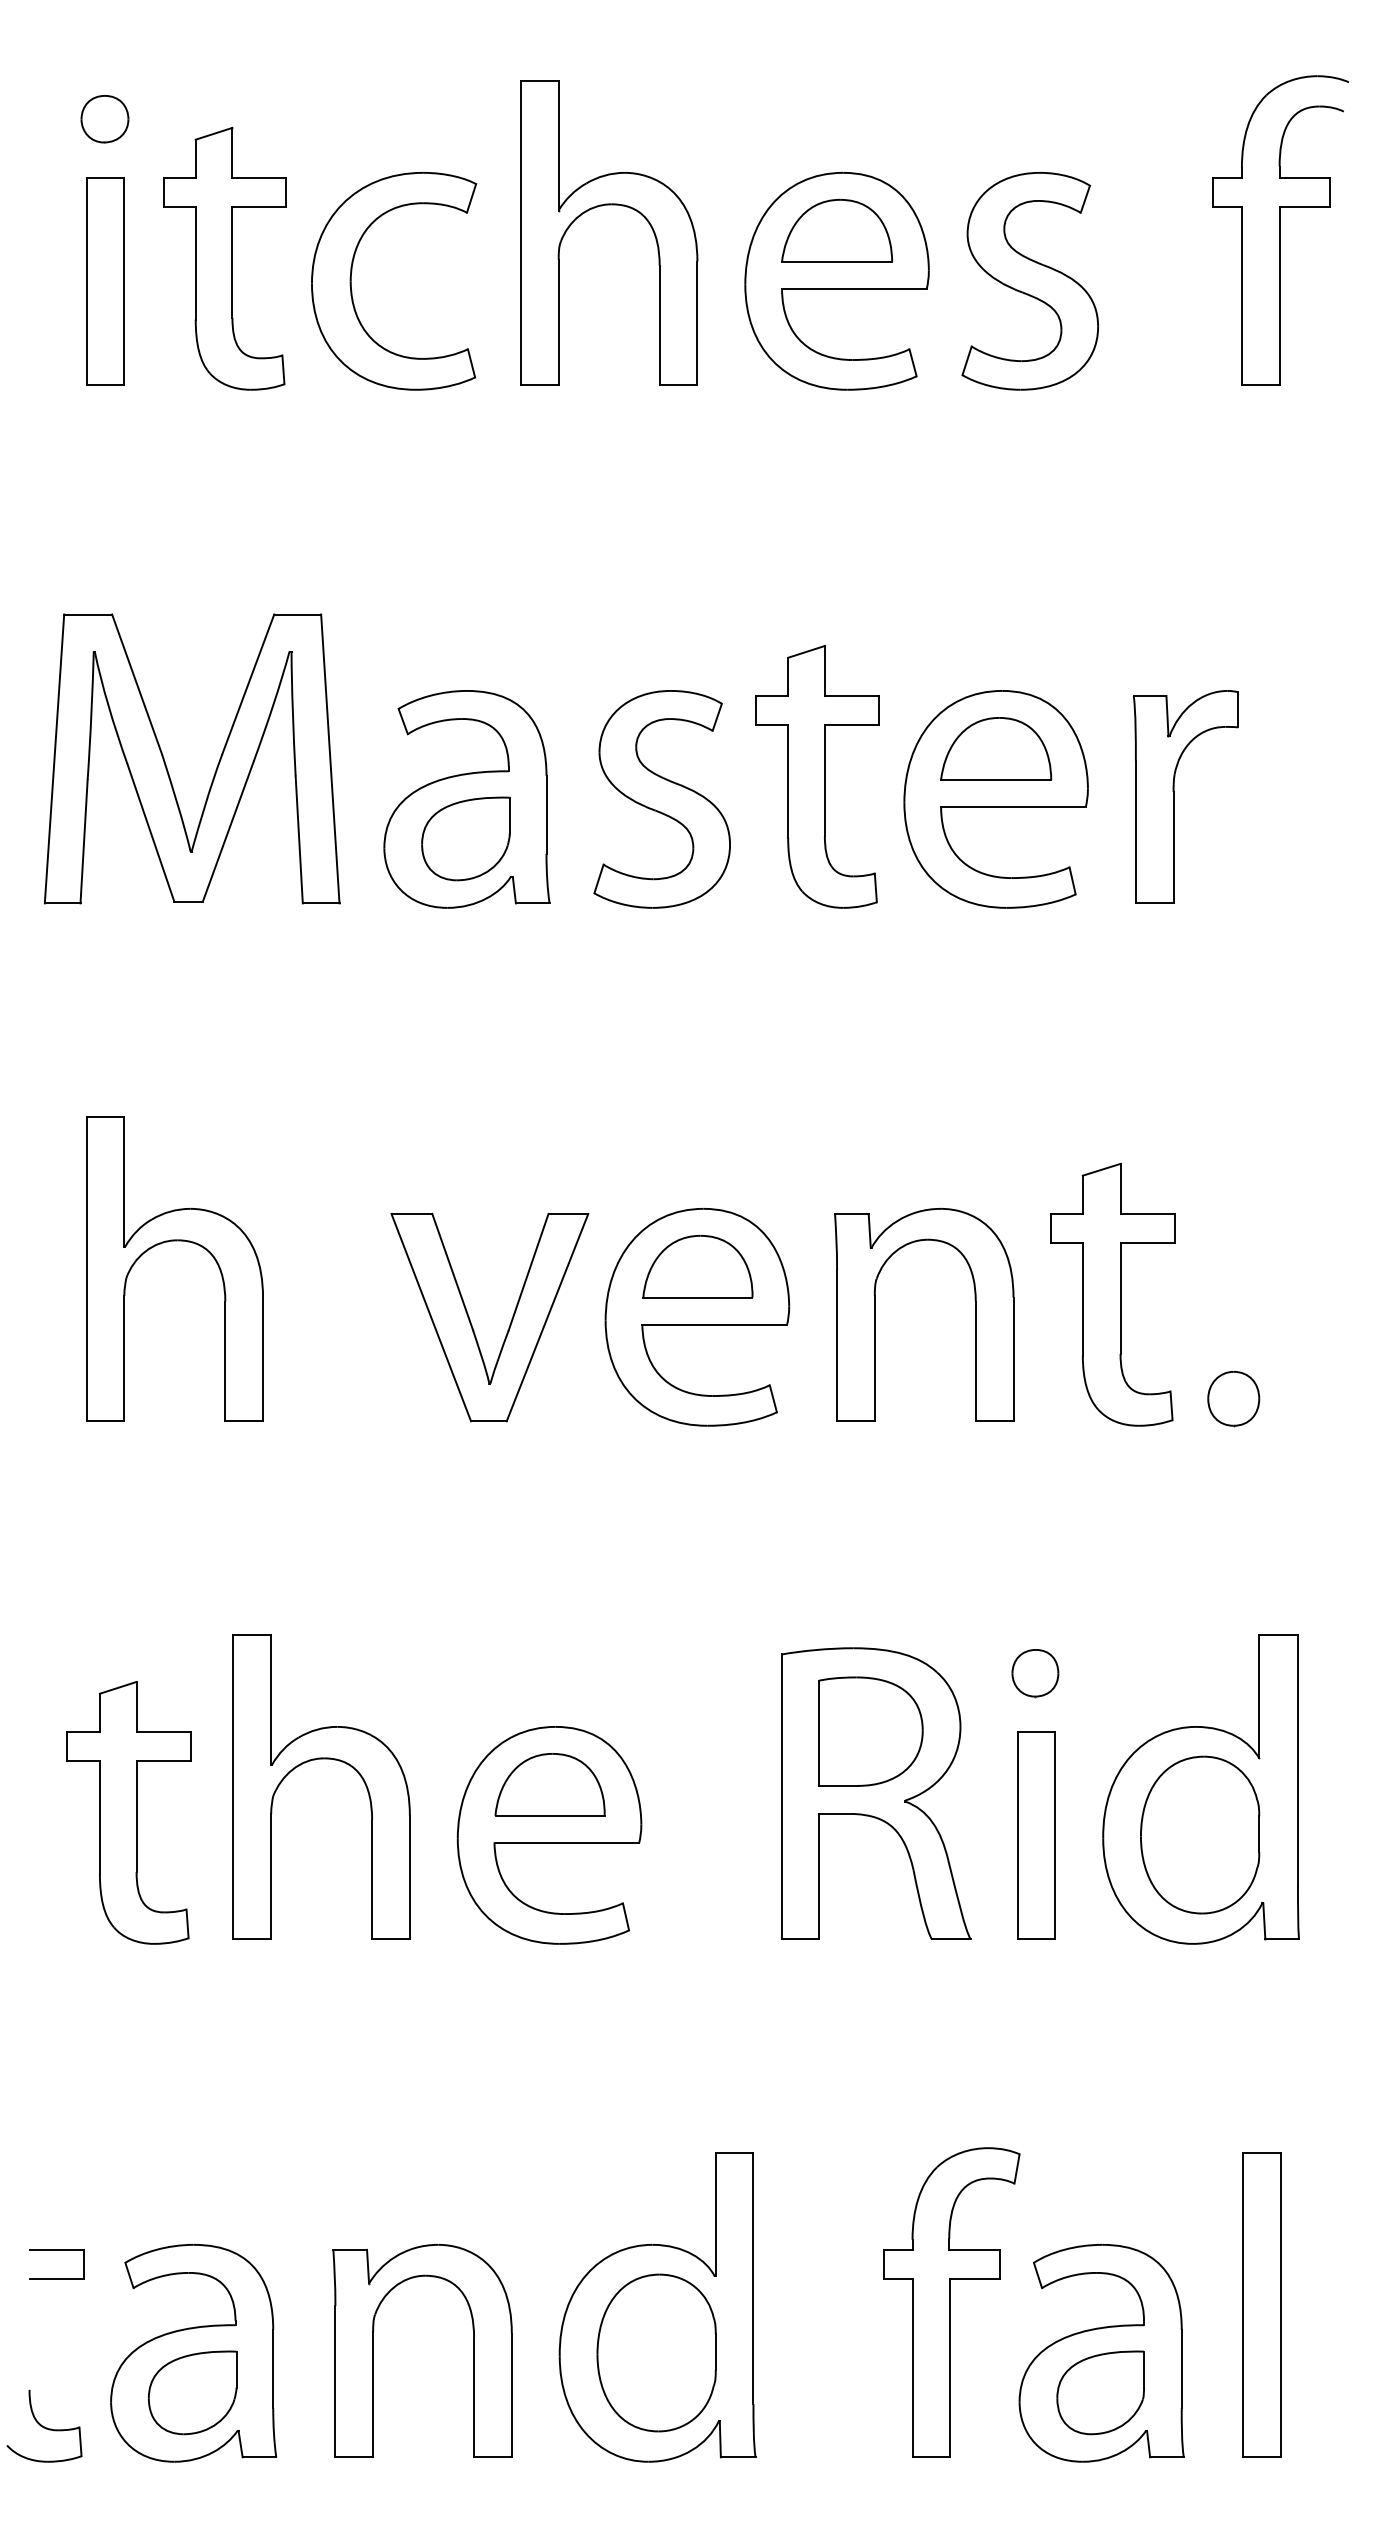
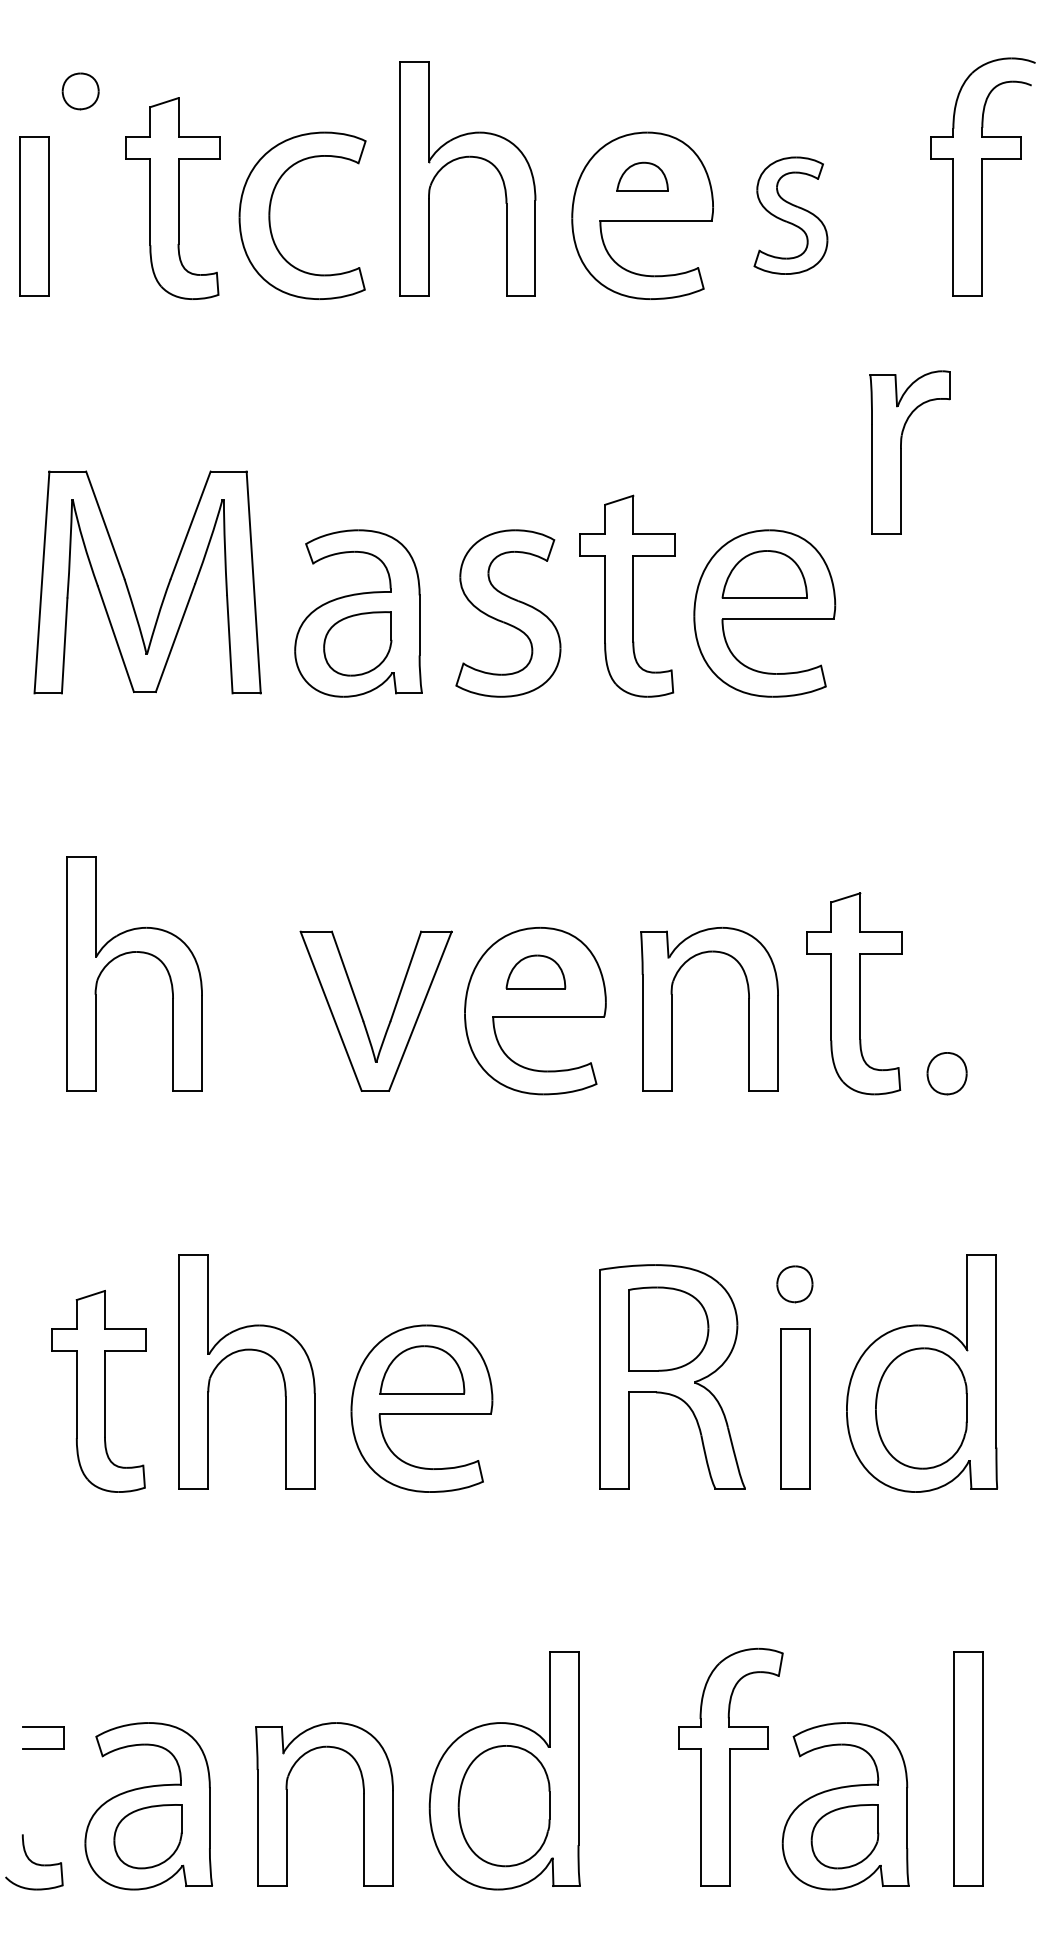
part: (836, 230) -> (642, 176), size x0.6
part: (1029, 280) -> (790, 215), size x0.7
part: (105, 282) -> (34, 216), moved
part: (1174, 796) -> (901, 452), moved
part: (697, 1265) -> (535, 971), size x0.7

